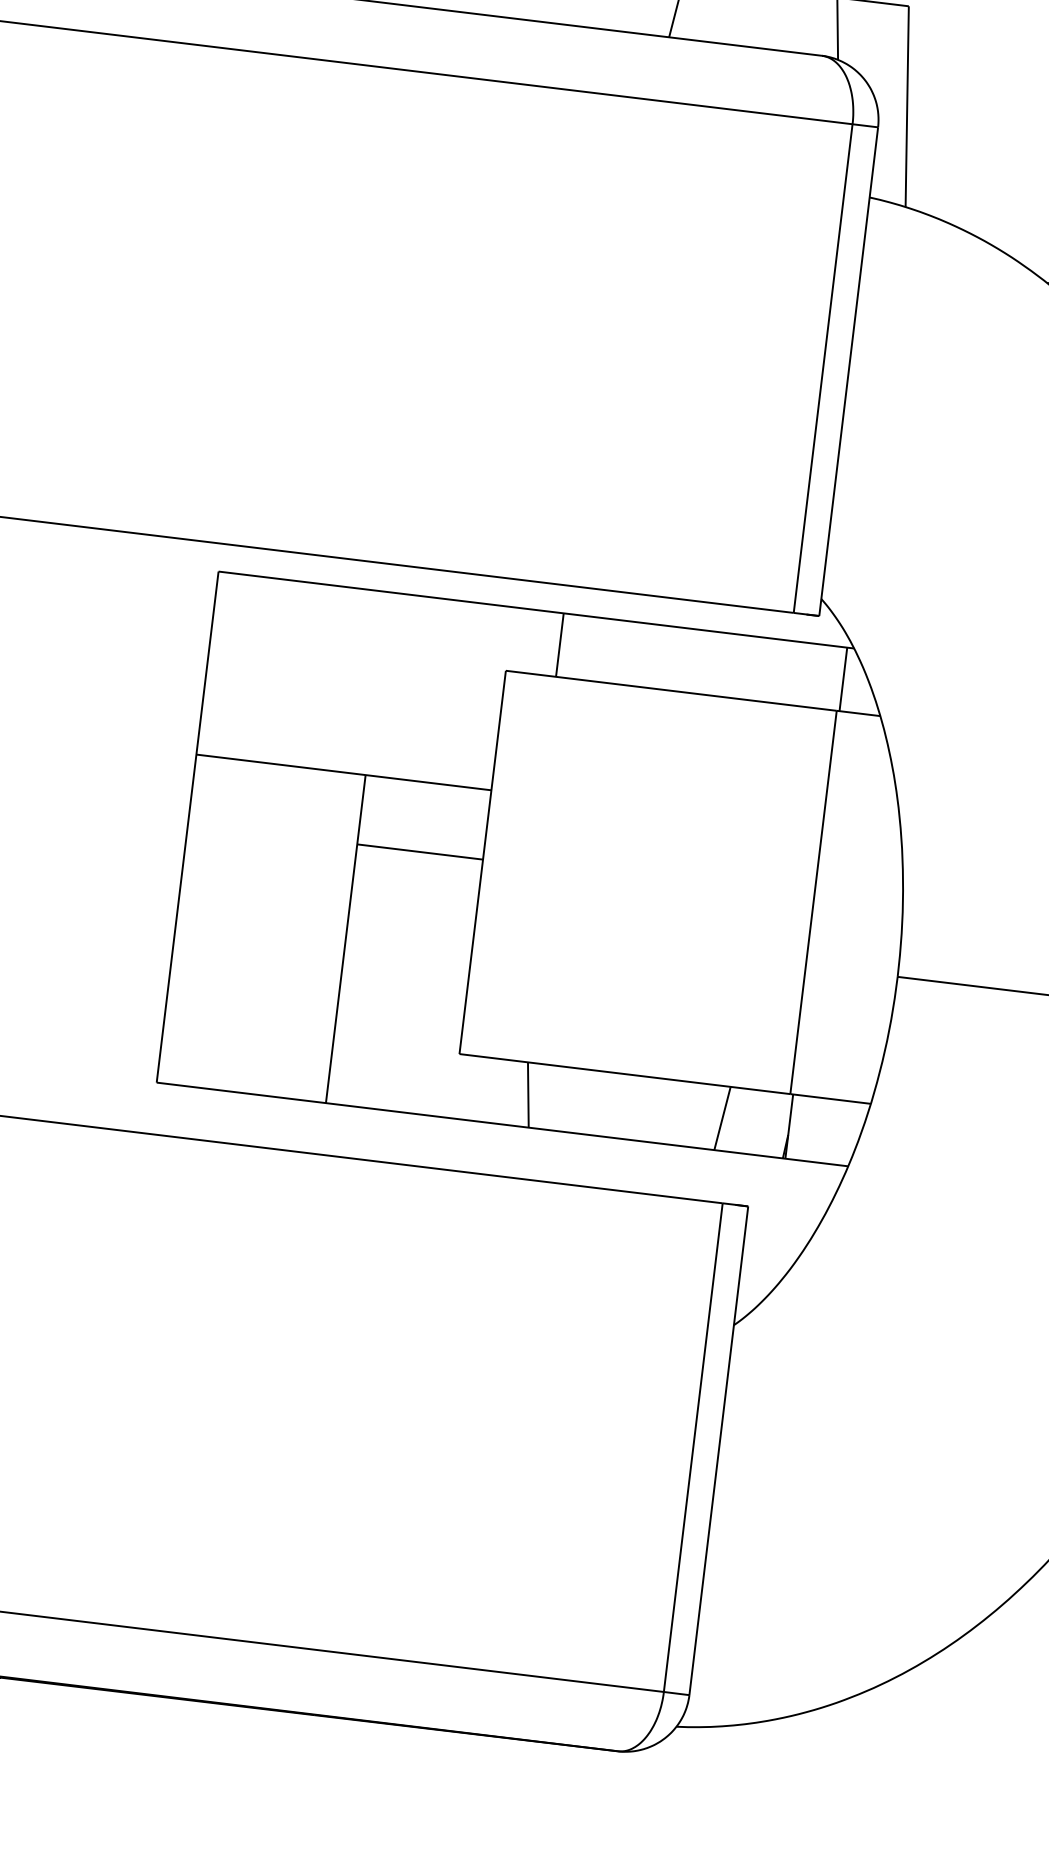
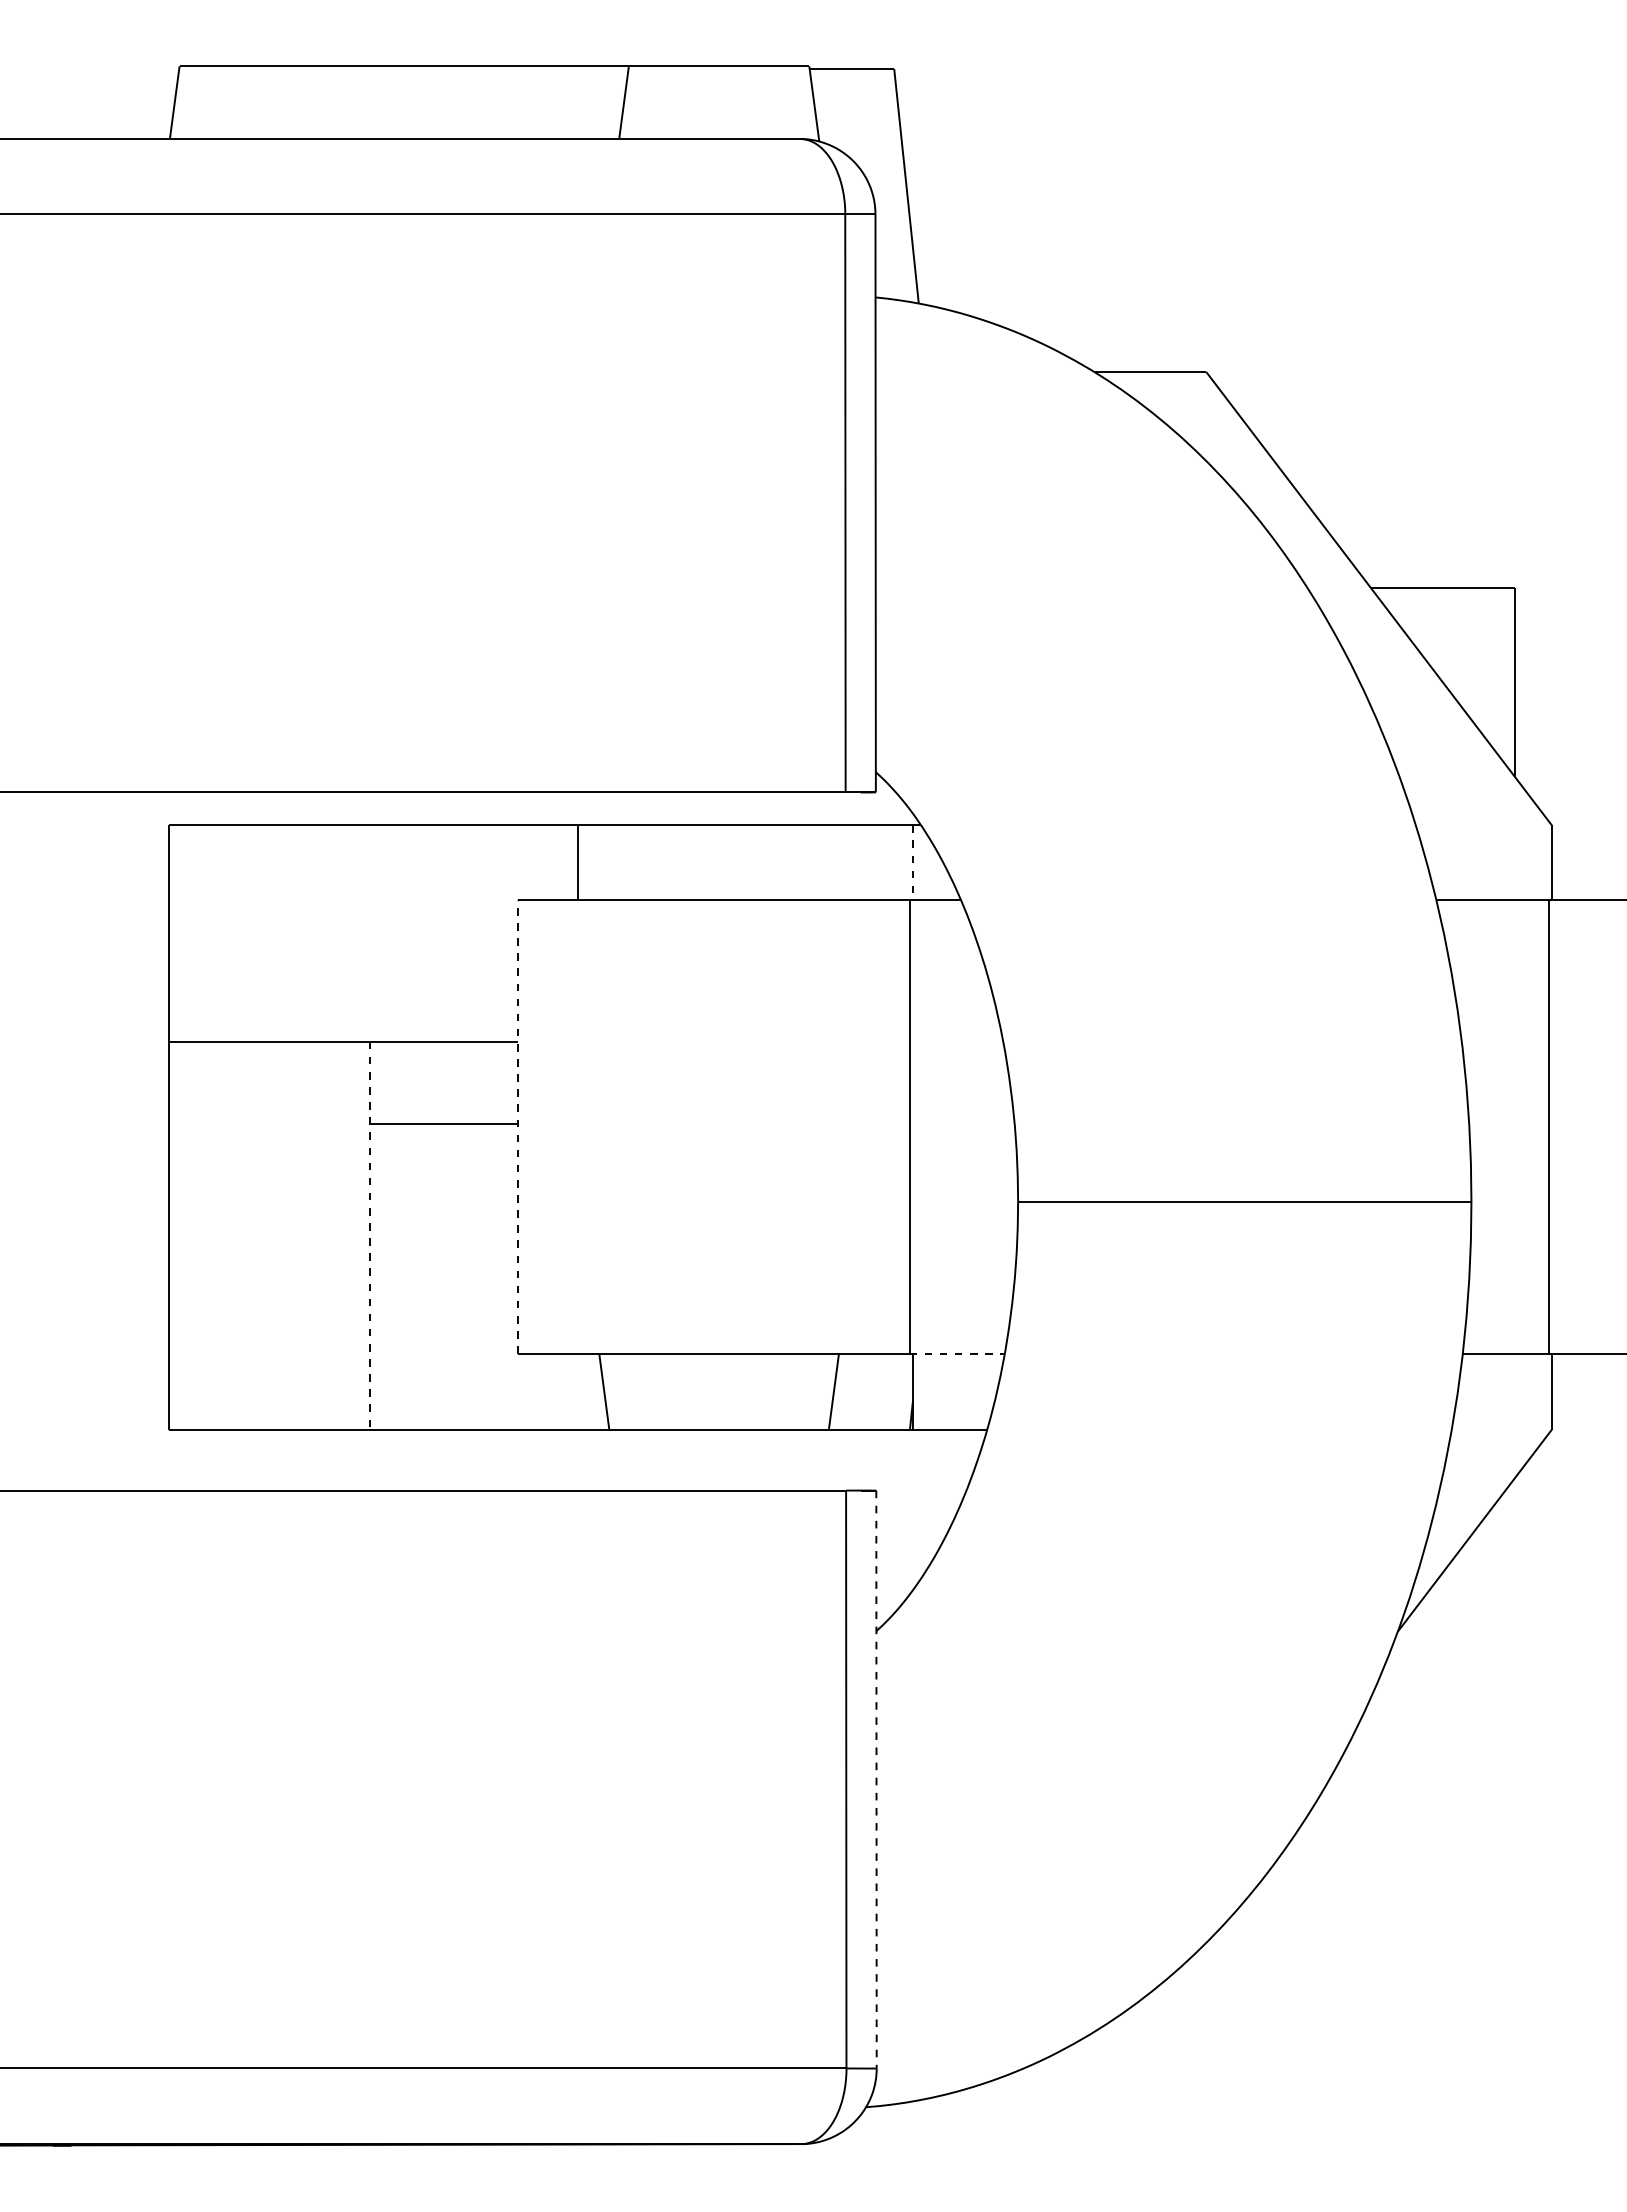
line: (843, 679) -> (912, 862), solid -> dashed
line: (482, 862) -> (518, 1127), solid -> dashed
line: (345, 938) -> (369, 1235), solid -> dashed
line: (830, 1098) -> (957, 1353), solid -> dashed
line: (718, 1450) -> (876, 1779), solid -> dashed

